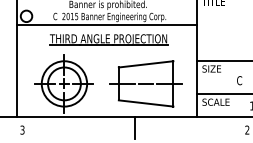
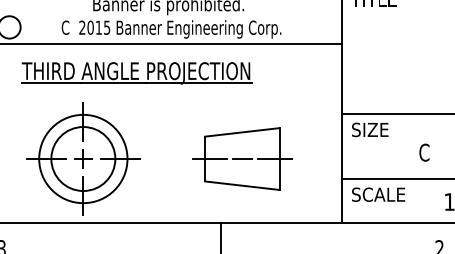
part: (108, 39) -> (136, 72), moved
part: (145, 83) -> (241, 158), size x0.7

